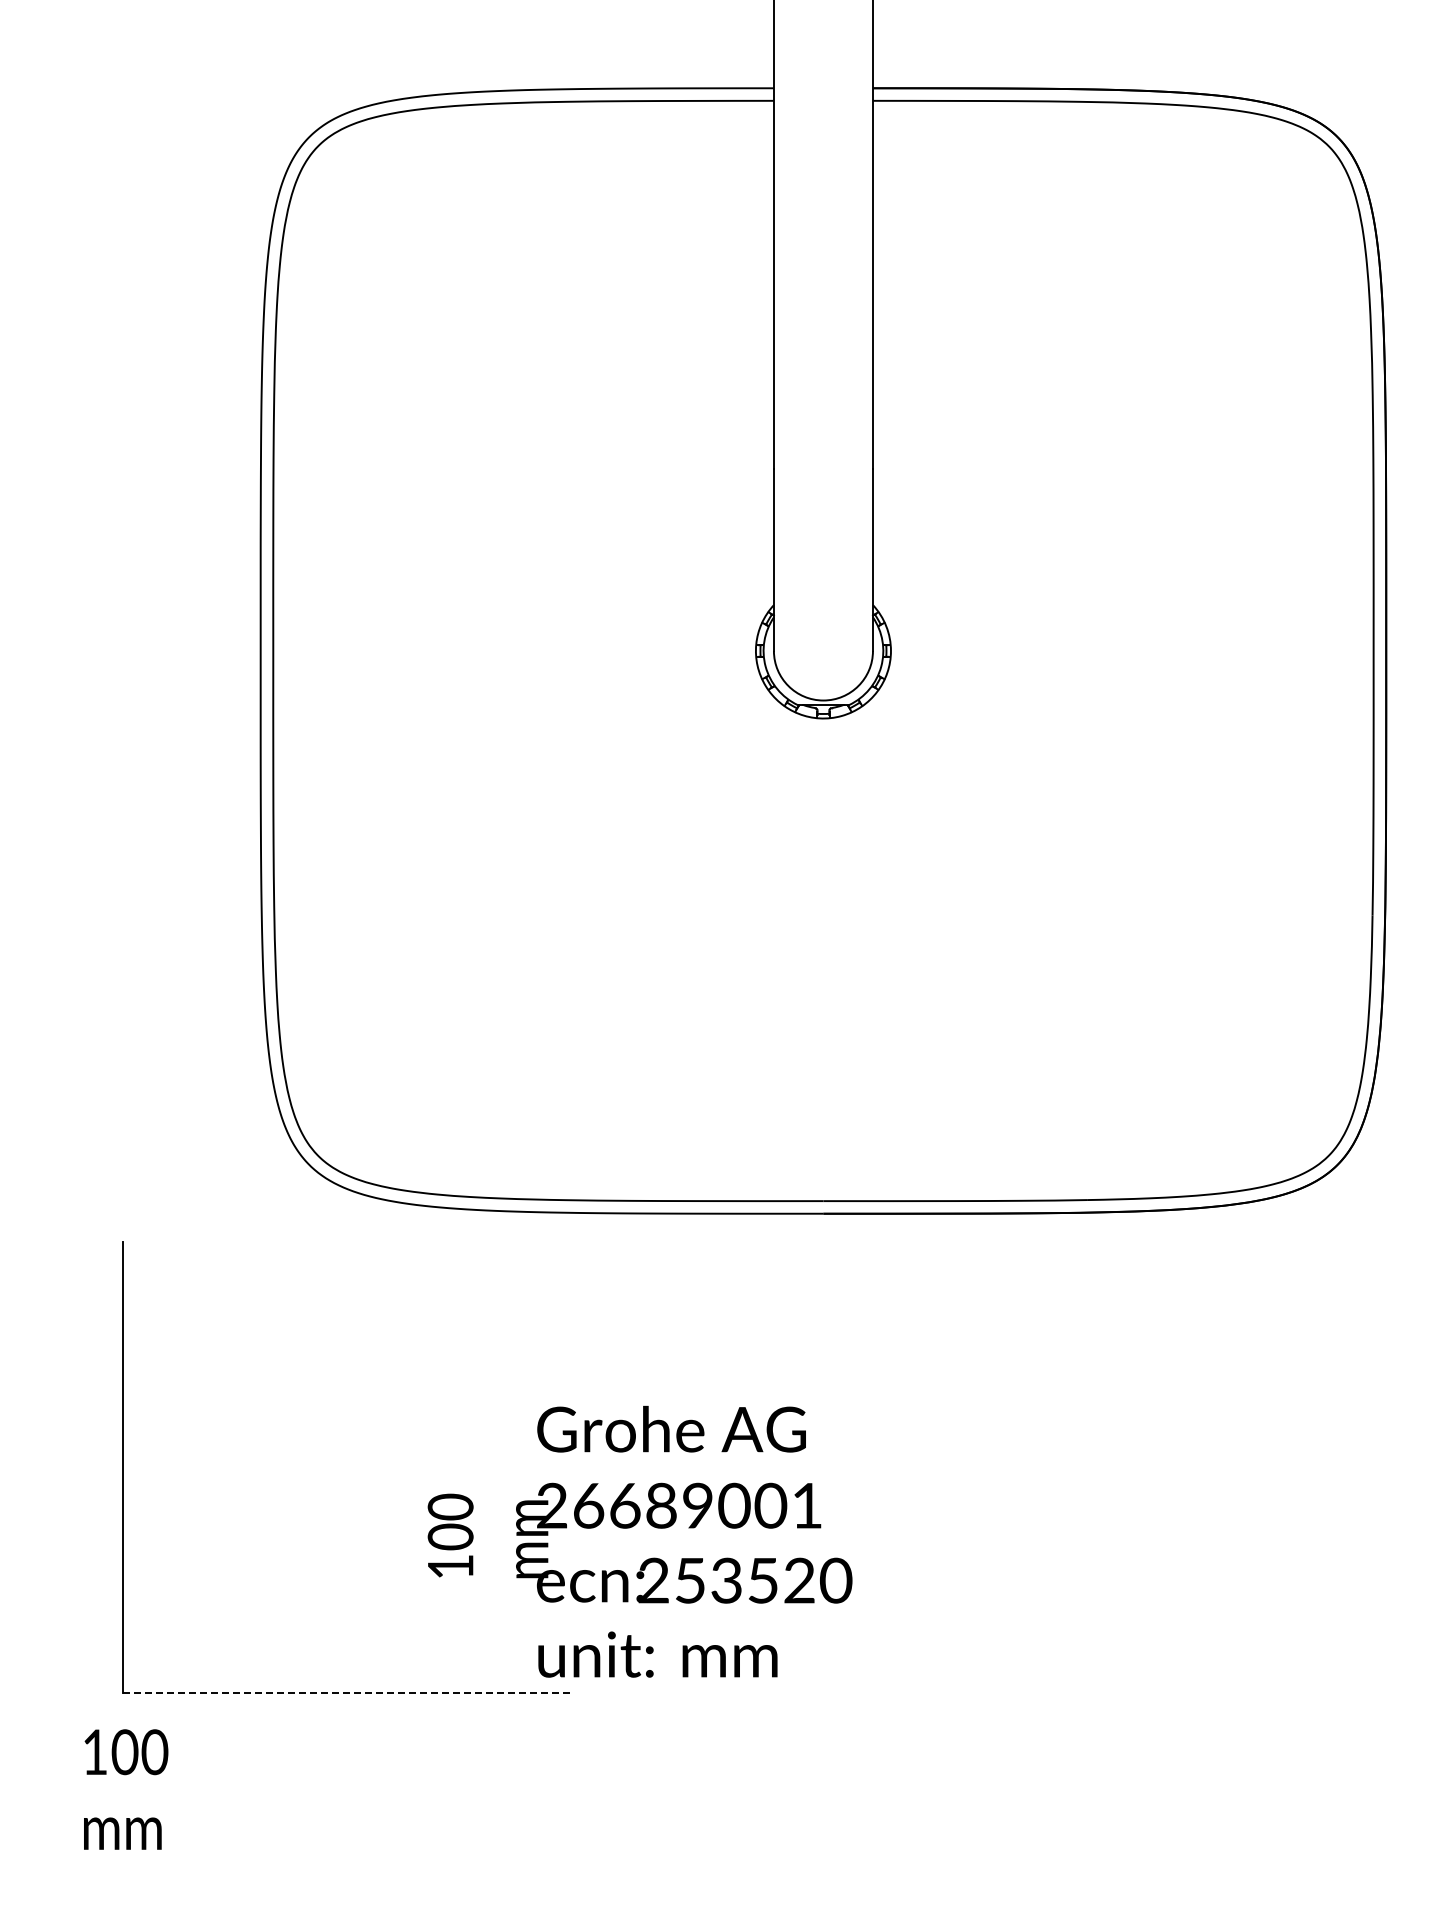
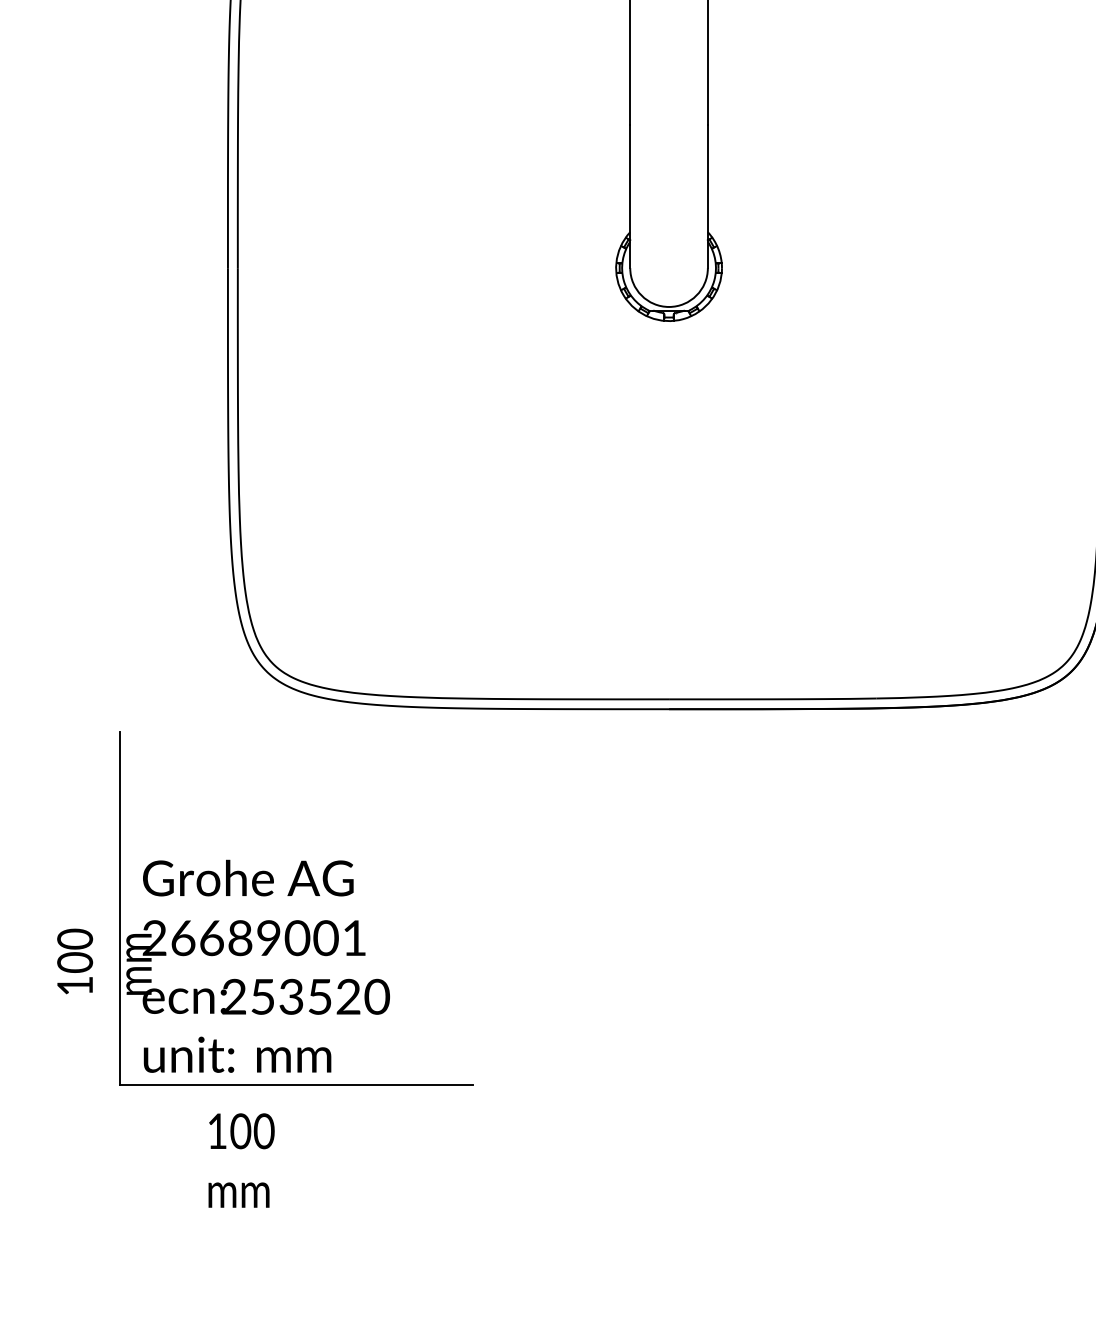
text: (639, 1541) -> (223, 966), moved
line: (348, 1692) -> (296, 1084), dashed -> solid
text: (126, 1789) -> (241, 1160), moved

